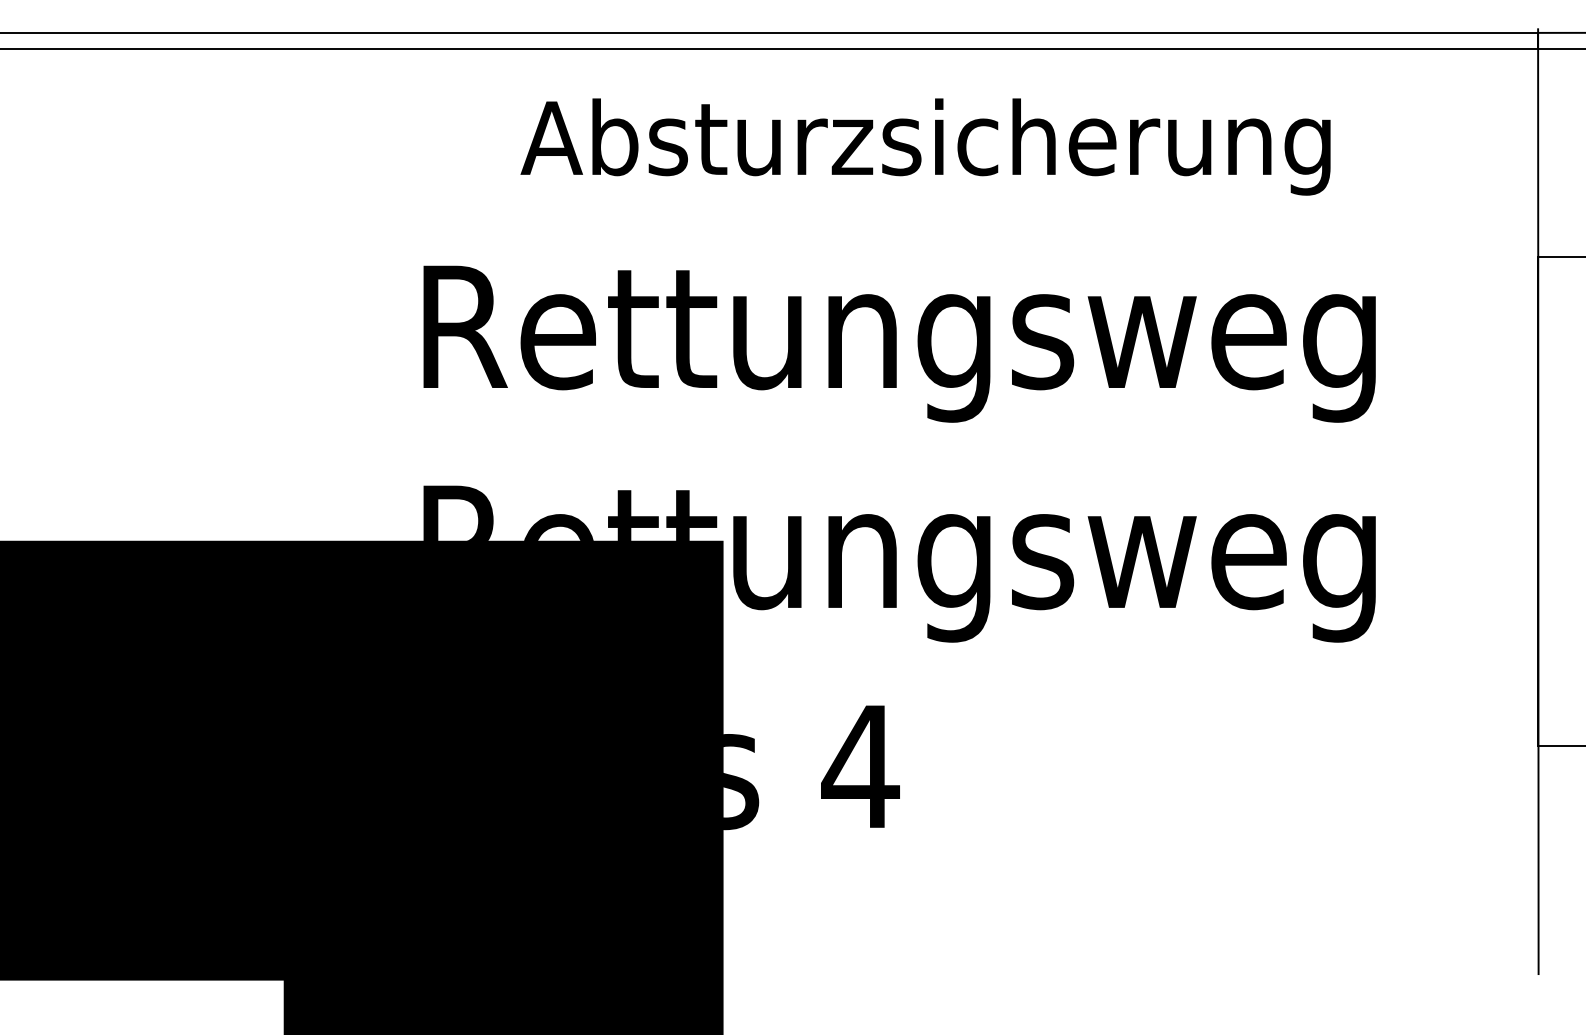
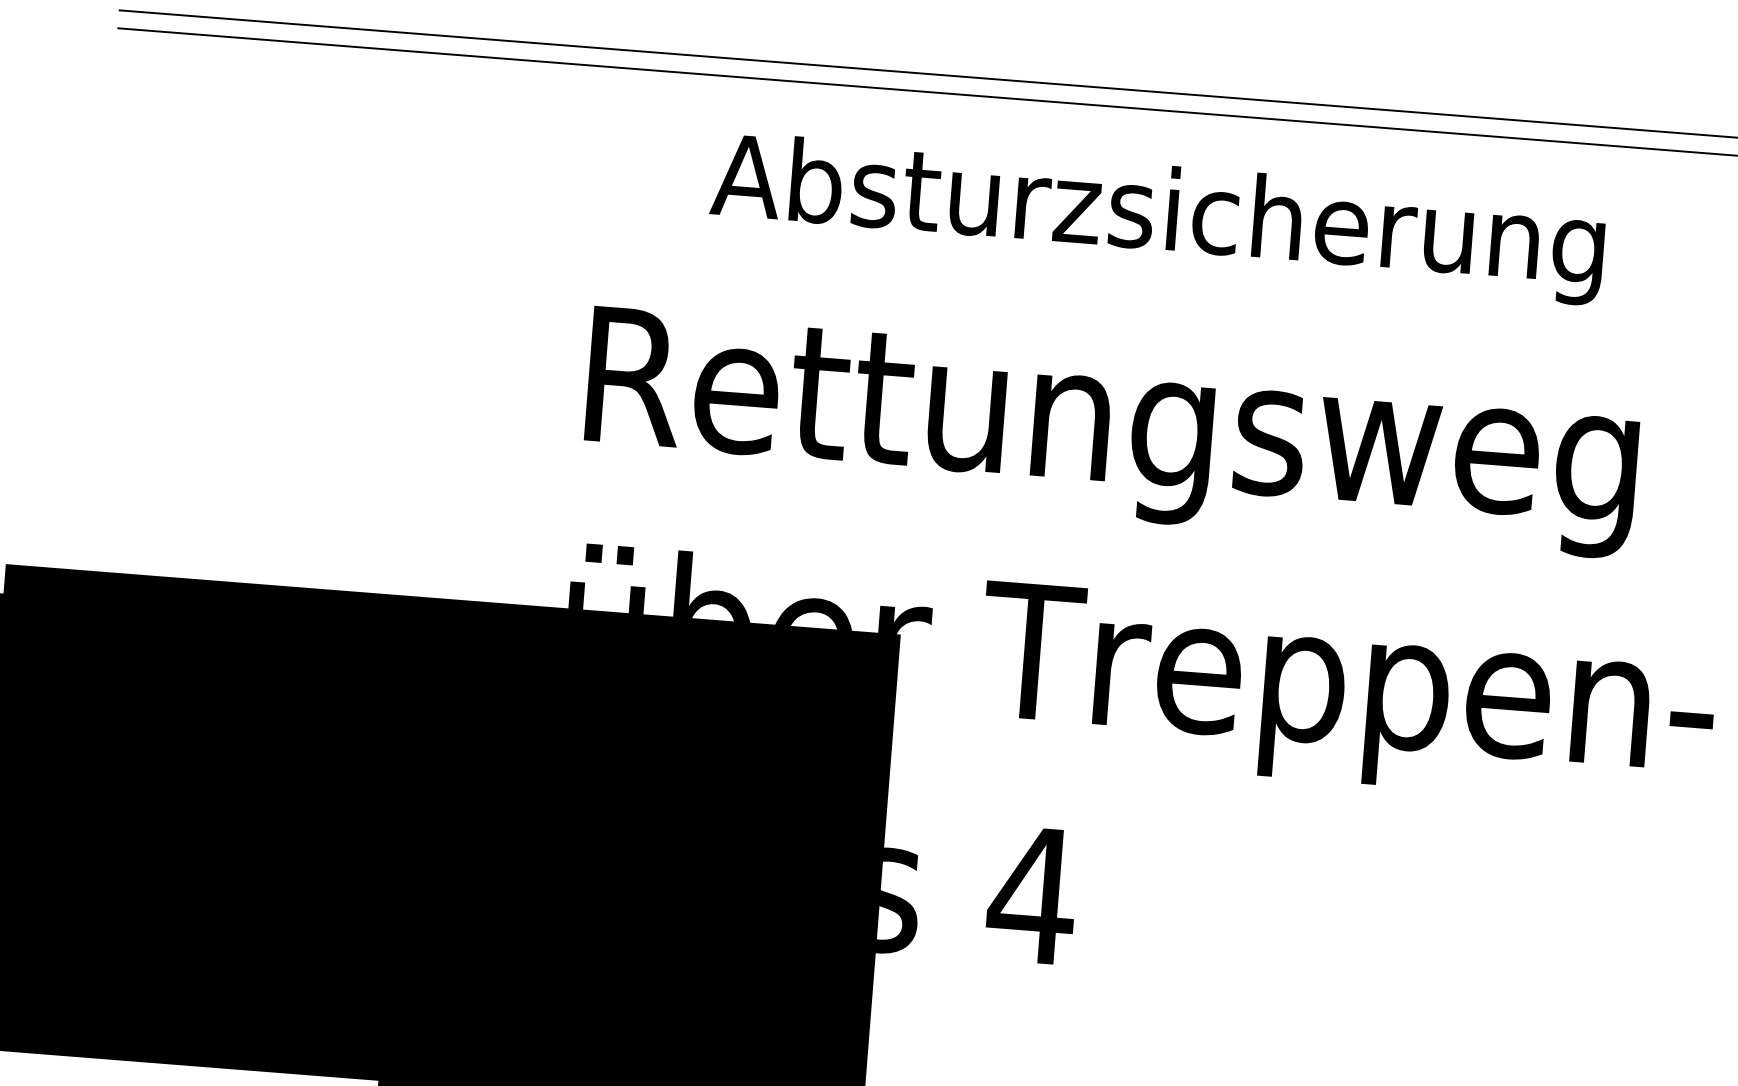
text: (941, 561) -> (1139, 676), Rettungsweg -> über Treppen-

